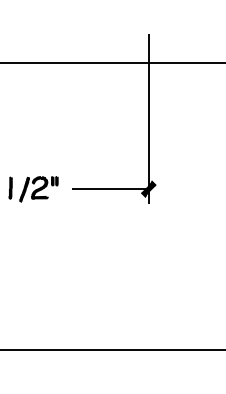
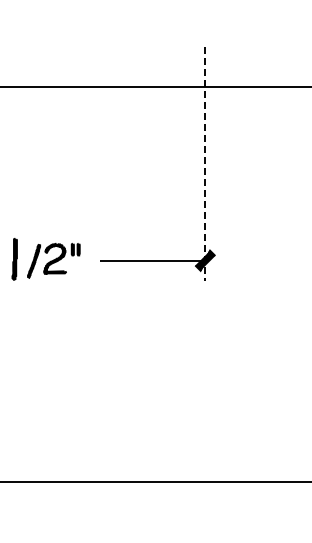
line: (148, 118) -> (205, 163), solid -> dashed
part: (10, 187) -> (14, 258), size x1.4

